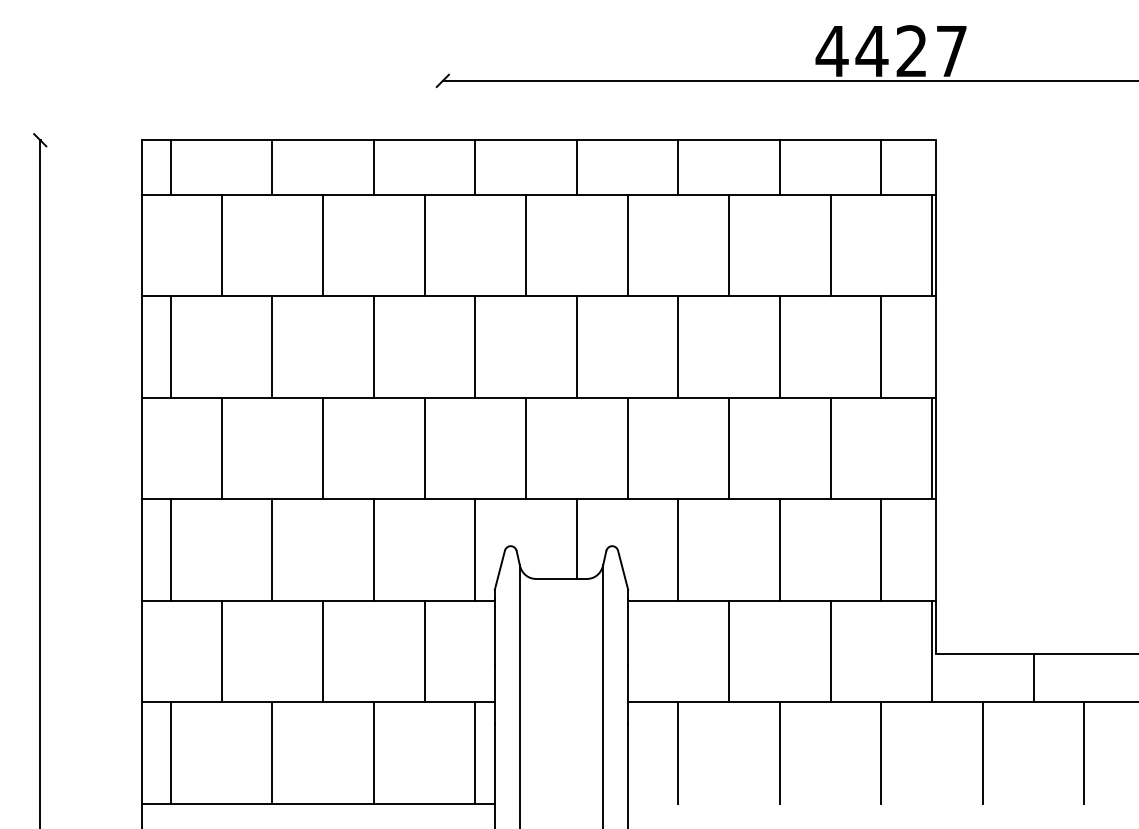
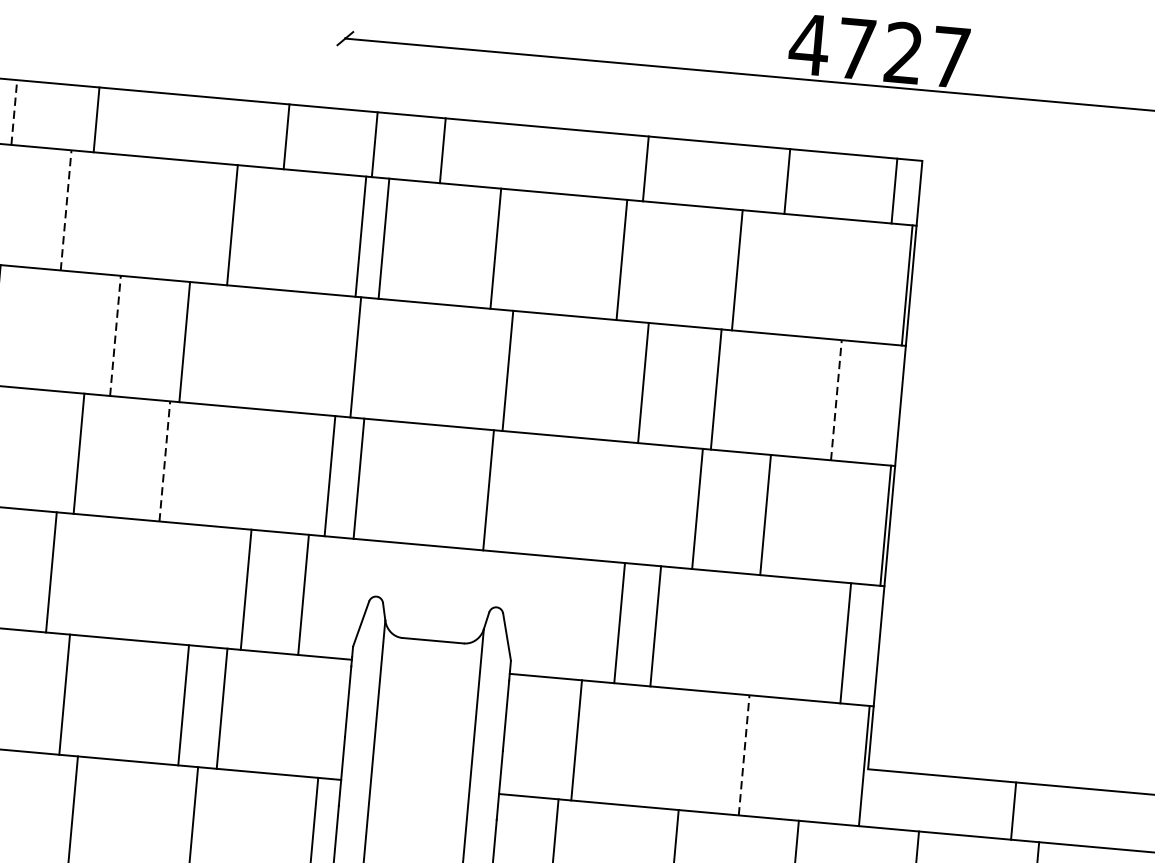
text: (871, 51) -> (855, 49), 4427 -> 4727
line: (170, 167) -> (13, 112), solid -> dashed
line: (272, 167) -> (96, 119), moved
line: (373, 167) -> (286, 136), moved
line: (576, 167) -> (442, 150), moved
line: (678, 167) -> (645, 168), moved
line: (779, 167) -> (786, 181), moved
line: (881, 167) -> (894, 190), moved
line: (221, 245) -> (65, 210), solid -> dashed
line: (323, 245) -> (232, 225), moved
line: (424, 245) -> (360, 236), moved
line: (526, 245) -> (384, 238), moved
line: (627, 245) -> (495, 248), moved
line: (729, 245) -> (622, 259), moved
line: (830, 245) -> (737, 270), moved
line: (373, 346) -> (184, 341), moved
line: (576, 346) -> (507, 370), moved
line: (678, 346) -> (643, 382), moved
line: (272, 347) -> (115, 336), solid -> dashed
line: (881, 347) -> (836, 400), solid -> dashed
line: (221, 448) -> (78, 453), moved
line: (323, 448) -> (165, 461), solid -> dashed
line: (424, 448) -> (329, 475), moved
line: (526, 448) -> (359, 478), moved
line: (627, 448) -> (488, 490), moved
line: (729, 448) -> (697, 508), moved
line: (576, 538) -> (455, 594), removed
line: (272, 549) -> (51, 571), moved
line: (373, 549) -> (245, 588), moved
line: (475, 549) -> (303, 594), moved
line: (678, 549) -> (619, 622), moved
line: (779, 549) -> (655, 625), moved
line: (881, 549) -> (845, 642), moved
line: (221, 651) -> (64, 694), moved
line: (323, 651) -> (183, 705), moved
line: (424, 651) -> (221, 708), moved
line: (729, 651) -> (577, 740), moved
line: (830, 651) -> (743, 755), solid -> dashed
line: (1033, 678) -> (1013, 811), moved

